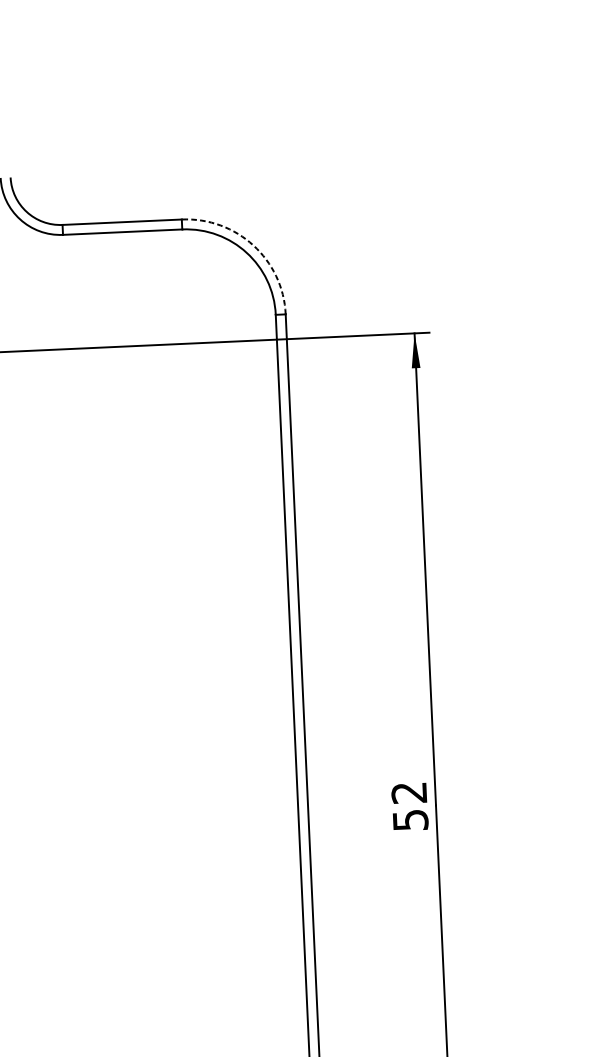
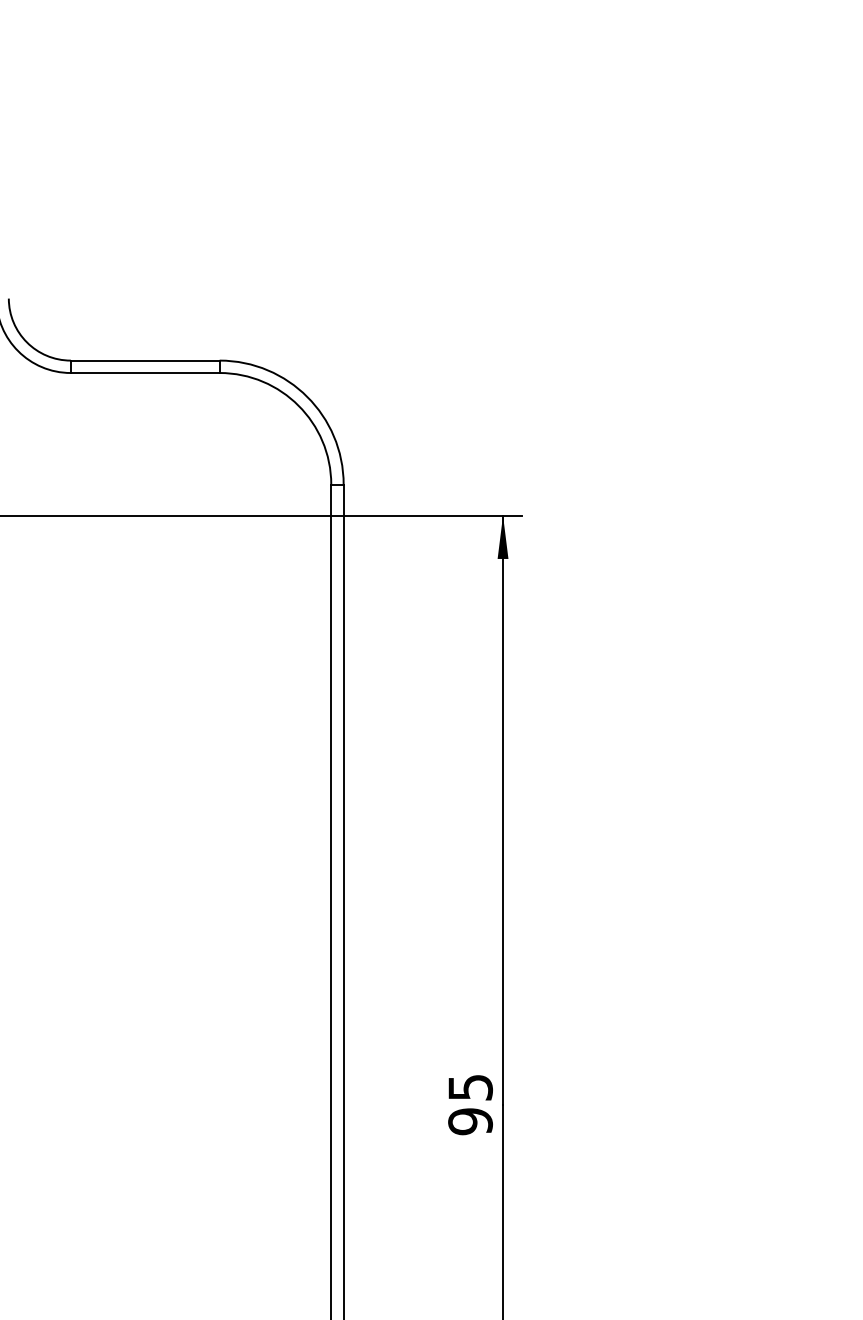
arc: (253, 245) -> (307, 396), dashed -> solid
text: (409, 807) -> (470, 1105), 52 -> 95

